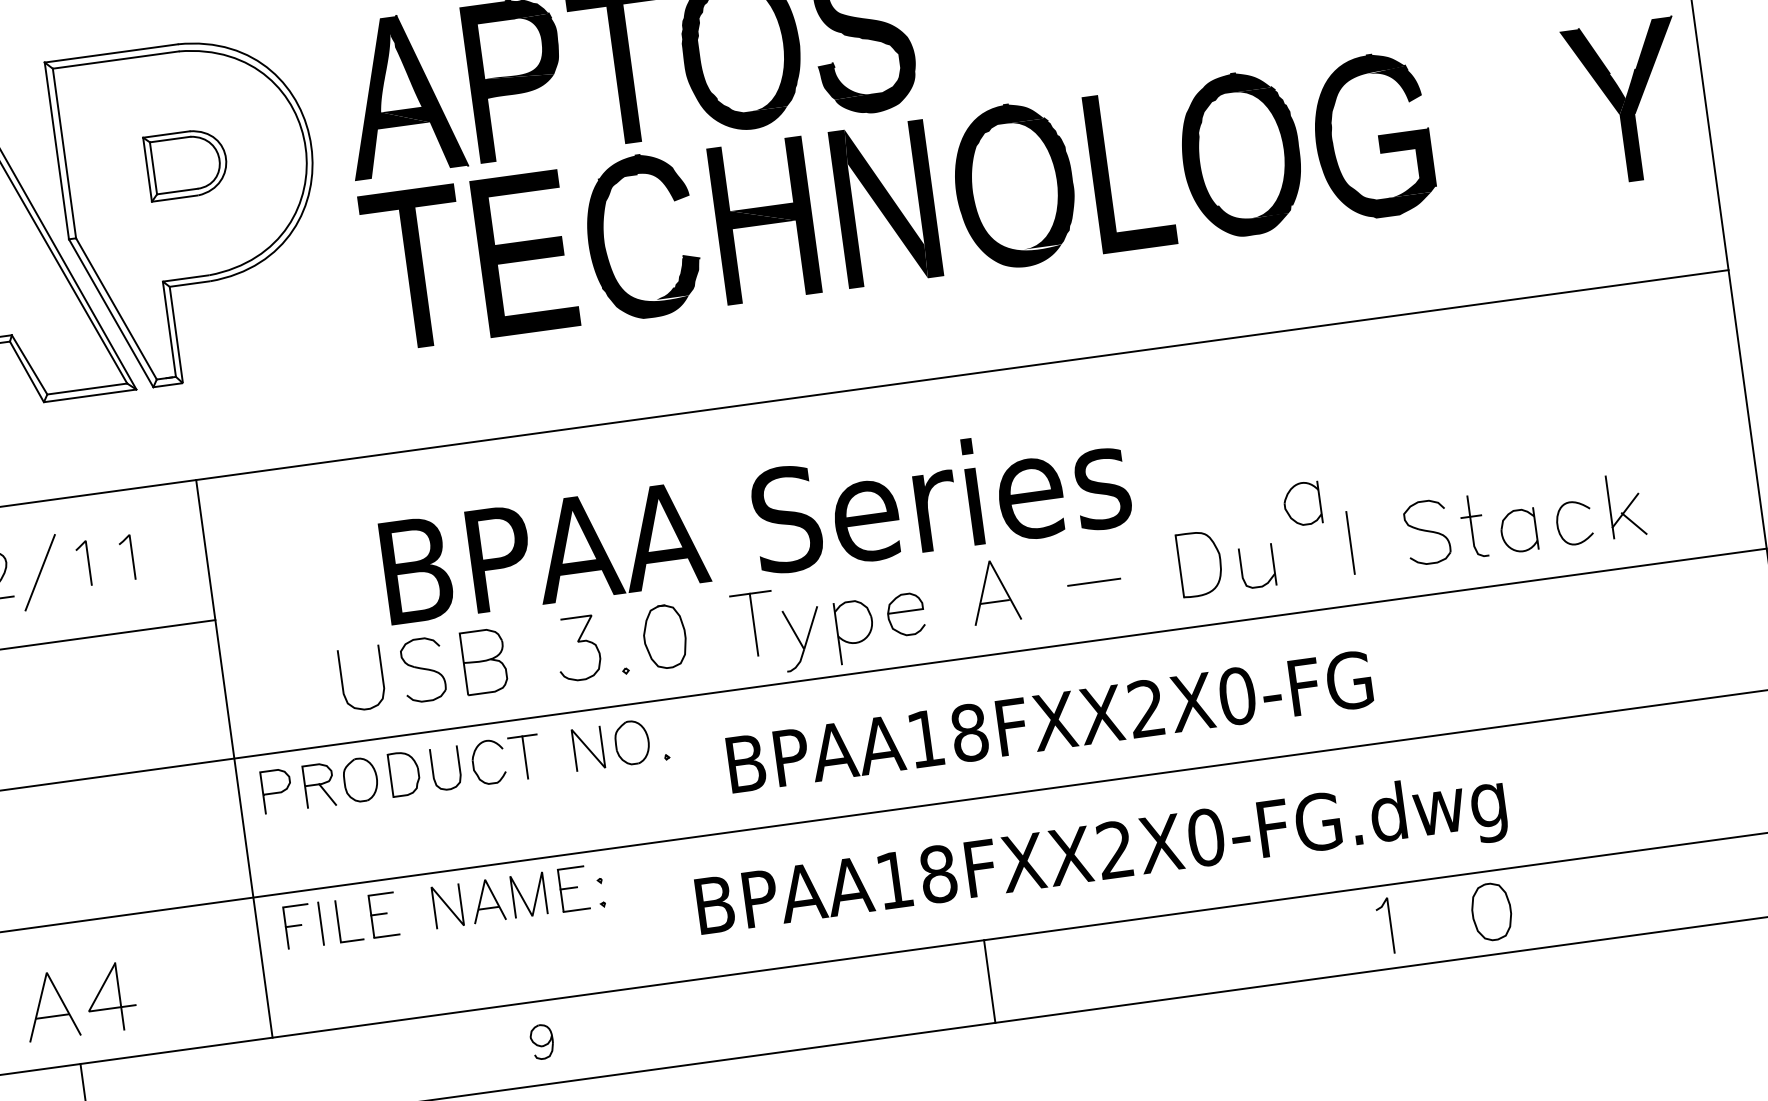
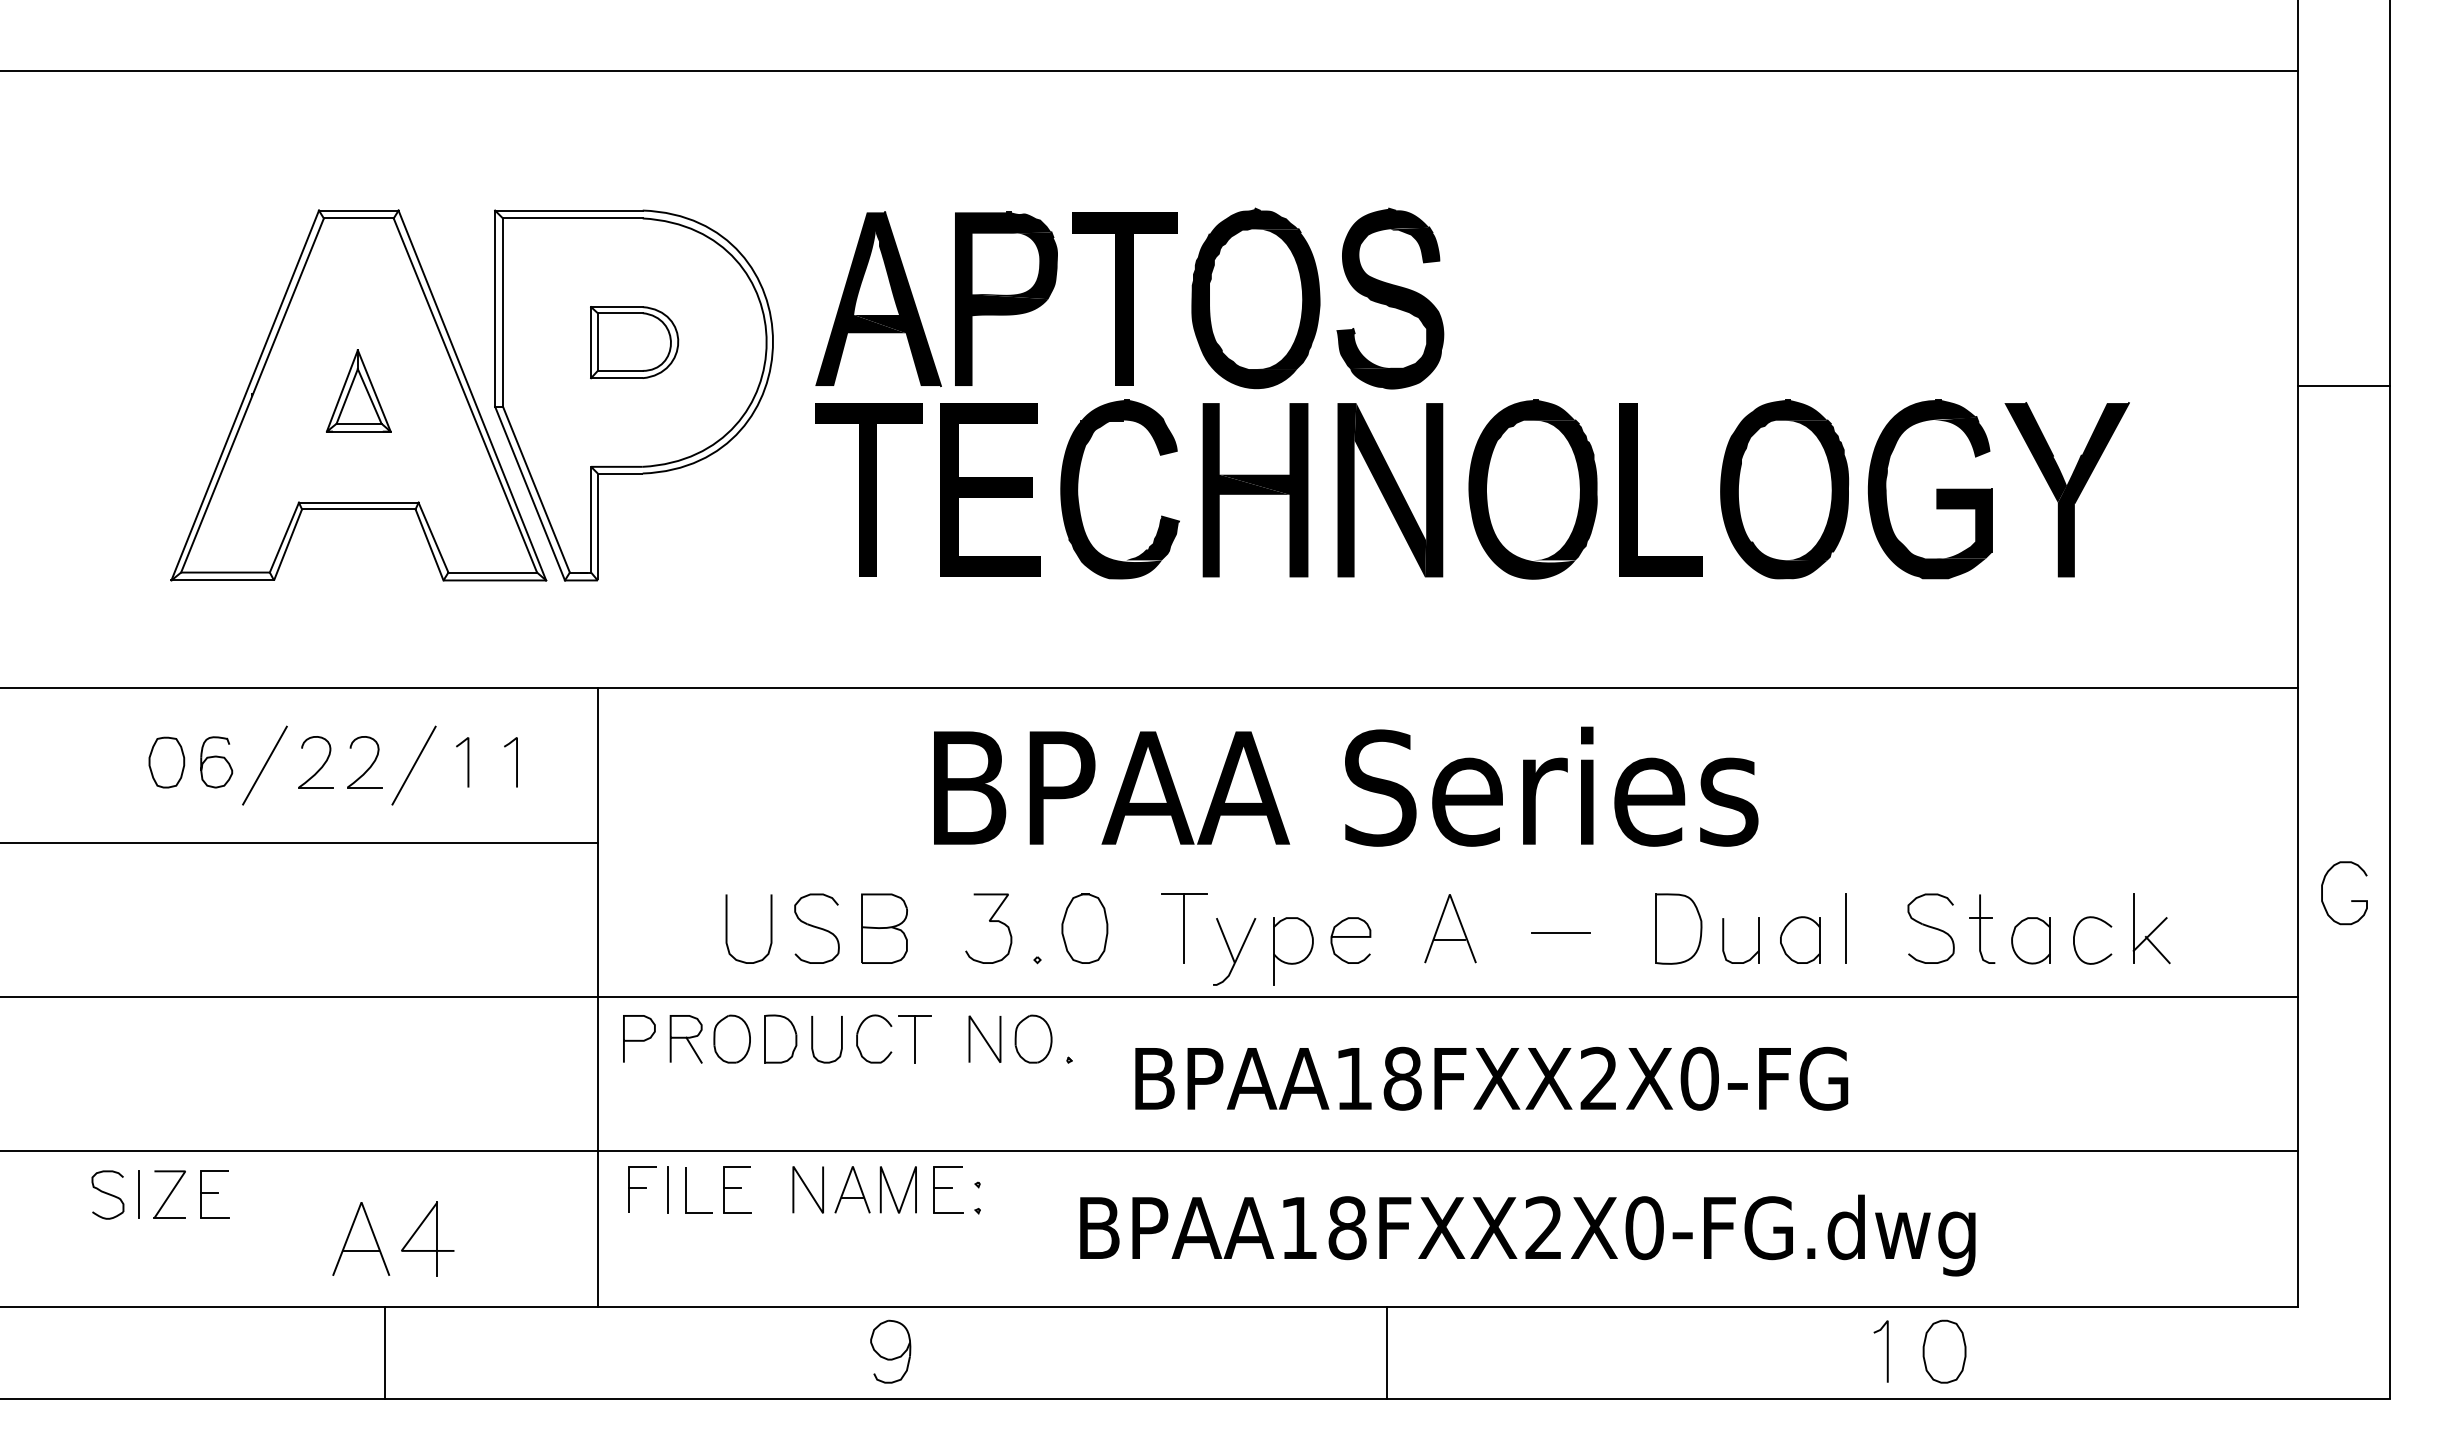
part: (1625, 102) -> (2066, 489), moved
part: (1302, 503) -> (1800, 939), moved
text: (756, 522) -> (1346, 786), moved
line: (1389, 925) -> (1886, 1351), moved
part: (541, 1041) -> (890, 1351), size x1.67

